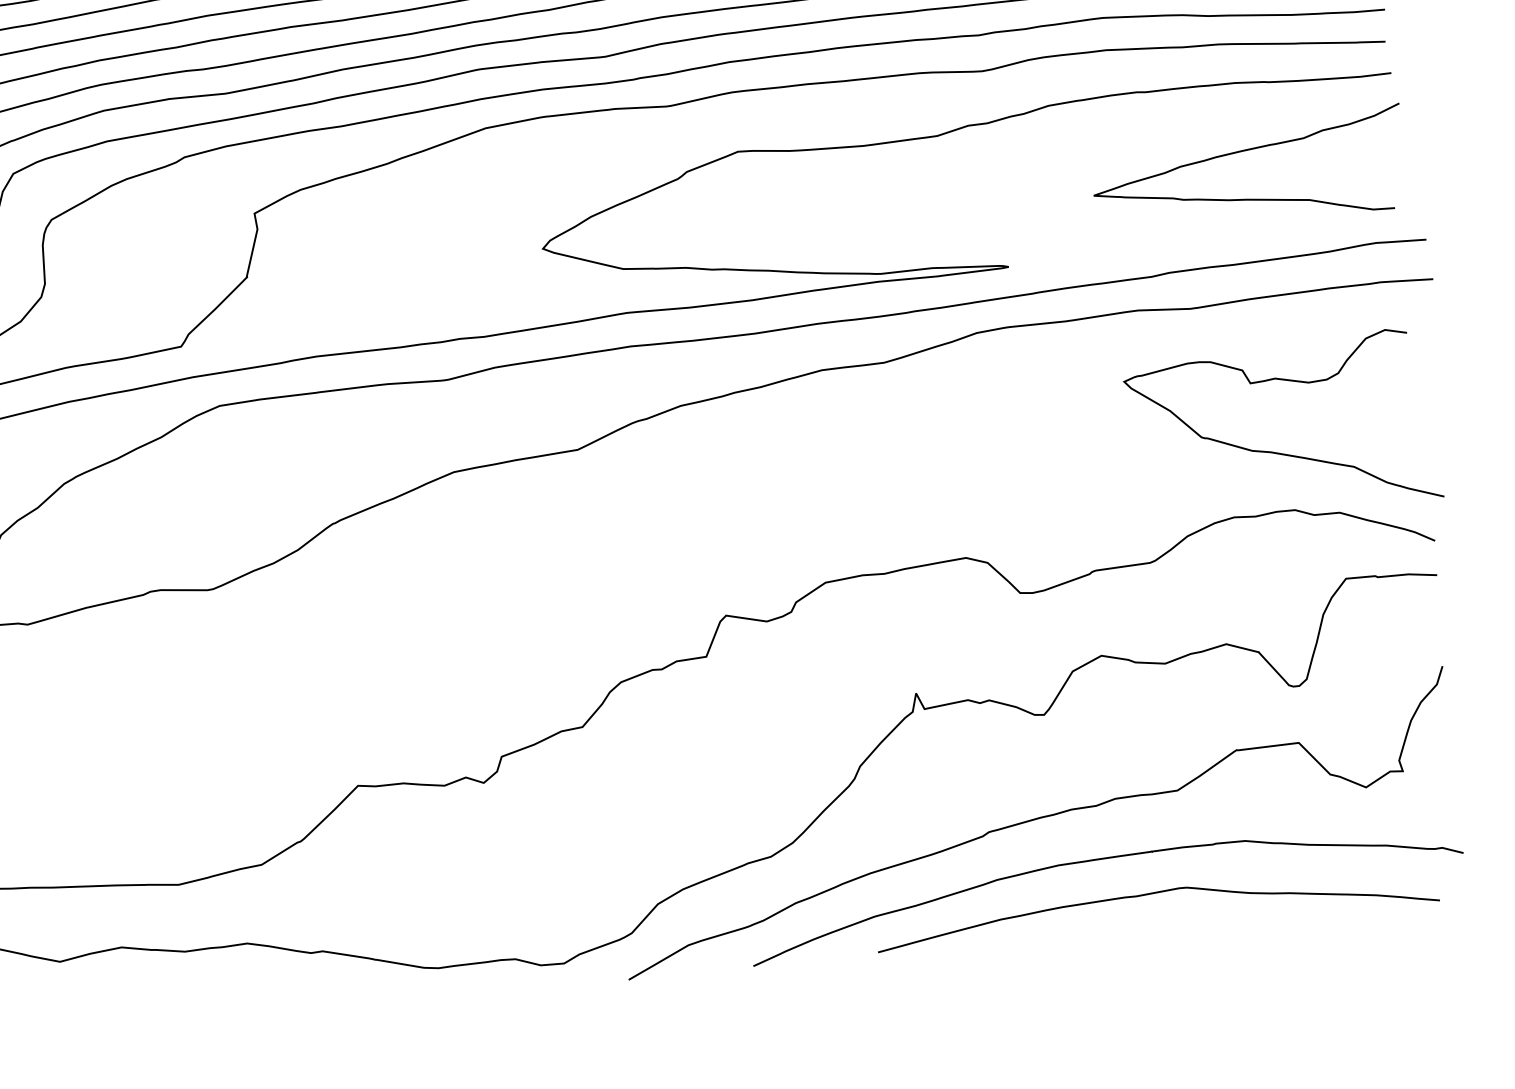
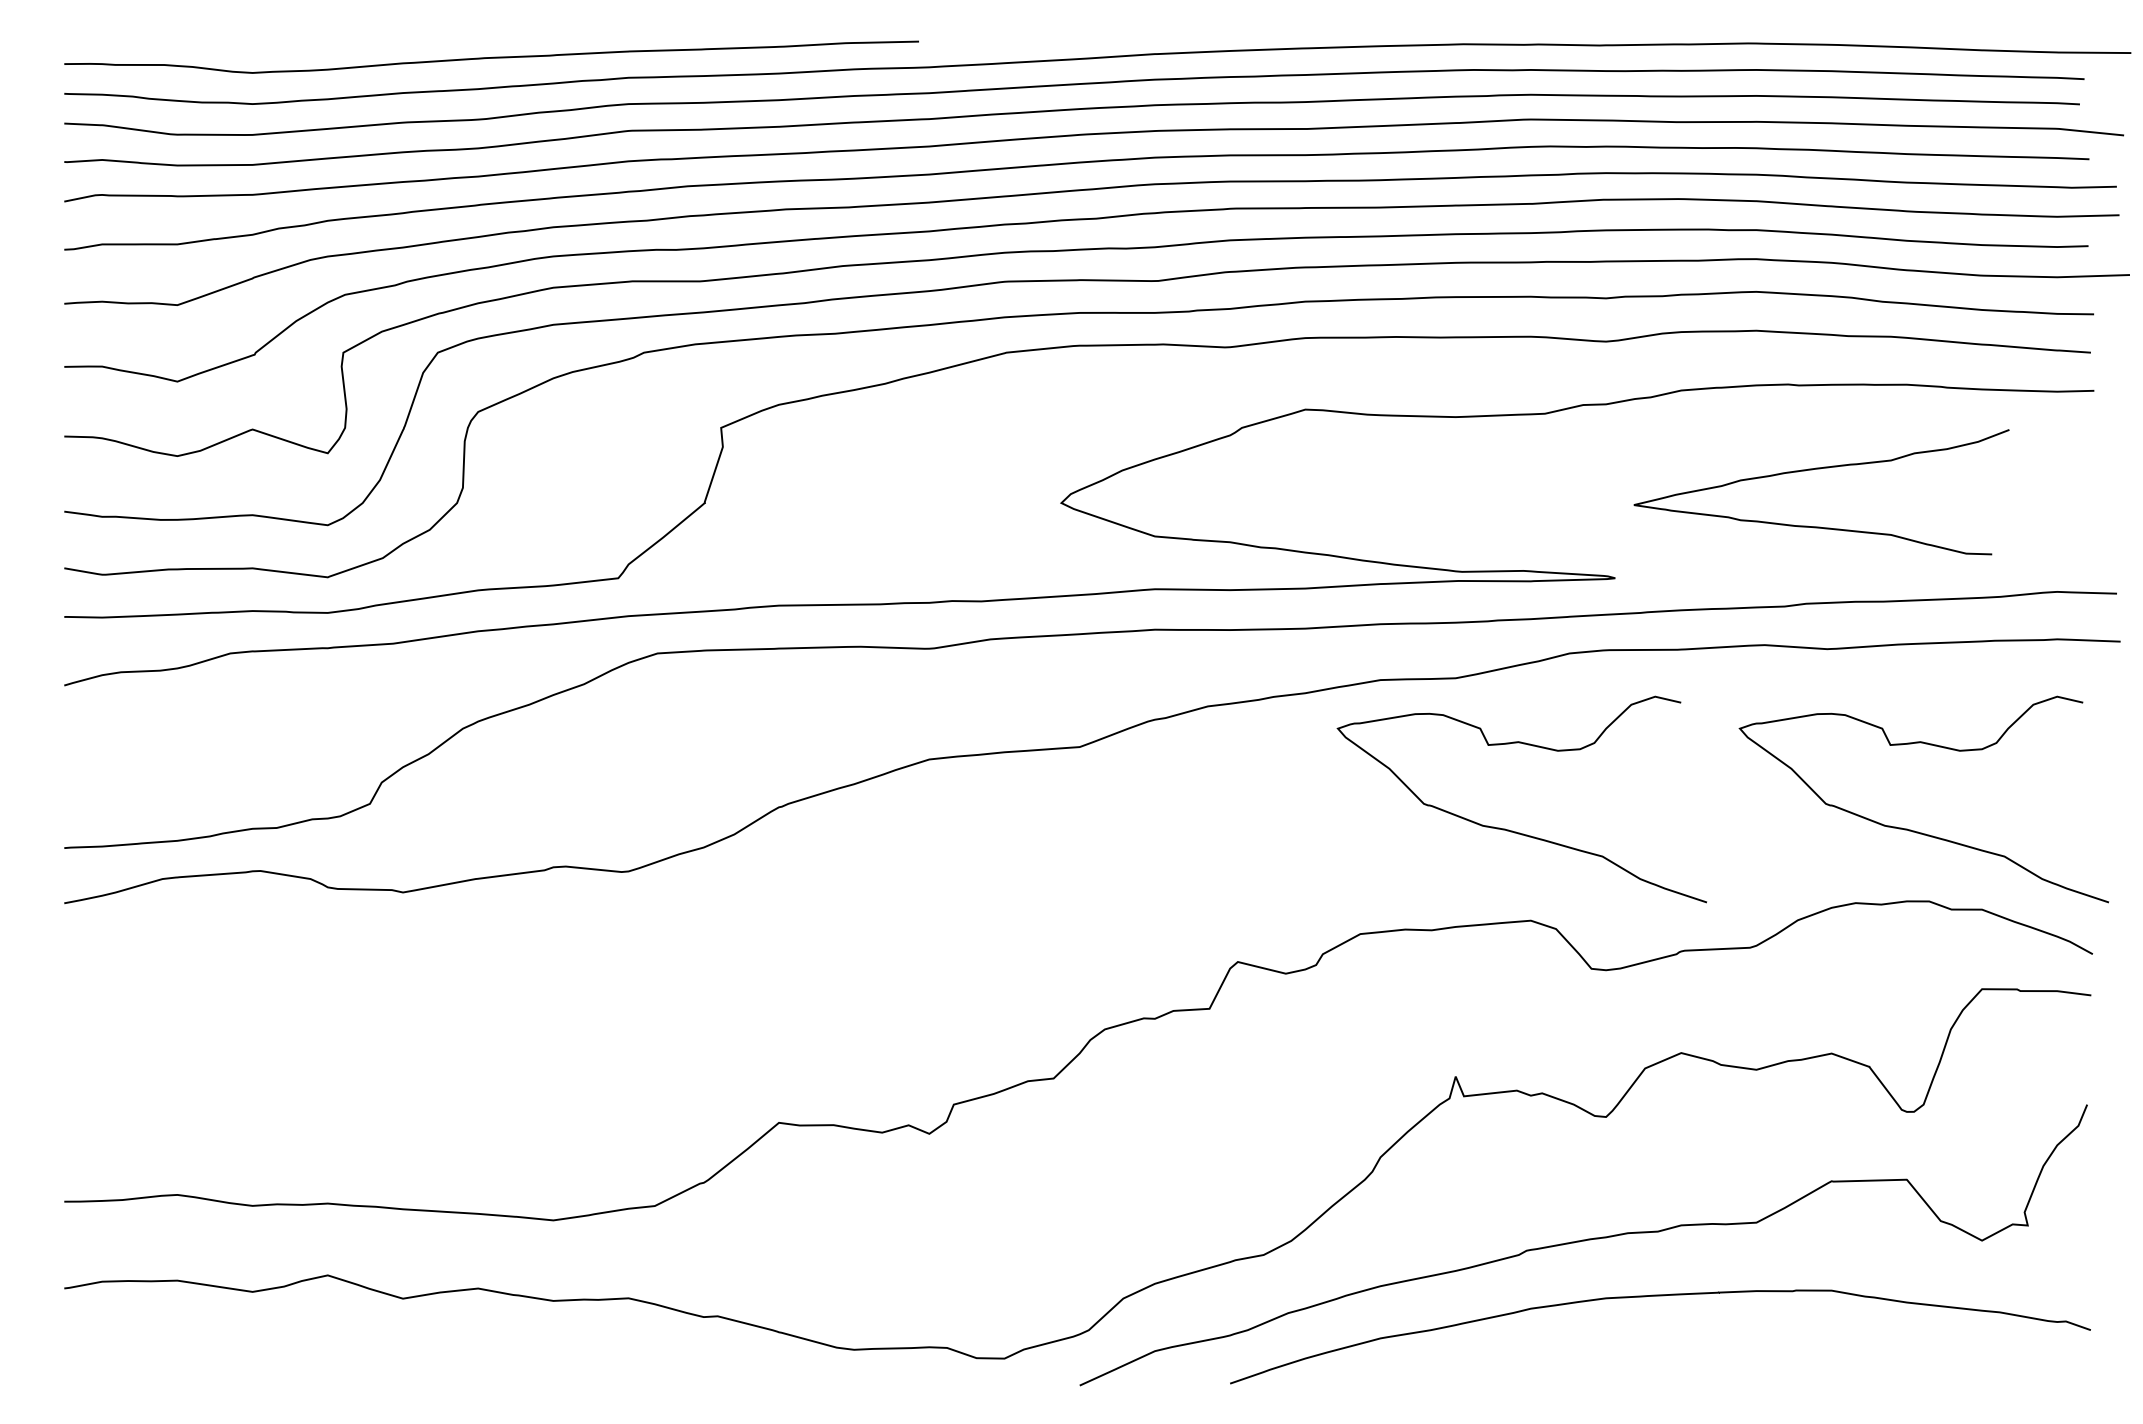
curve: (1245, 151) -> (1820, 469), moved
curve: (943, 484) -> (1512, 830), added
curve: (1154, 893) -> (1717, 1343), removed

